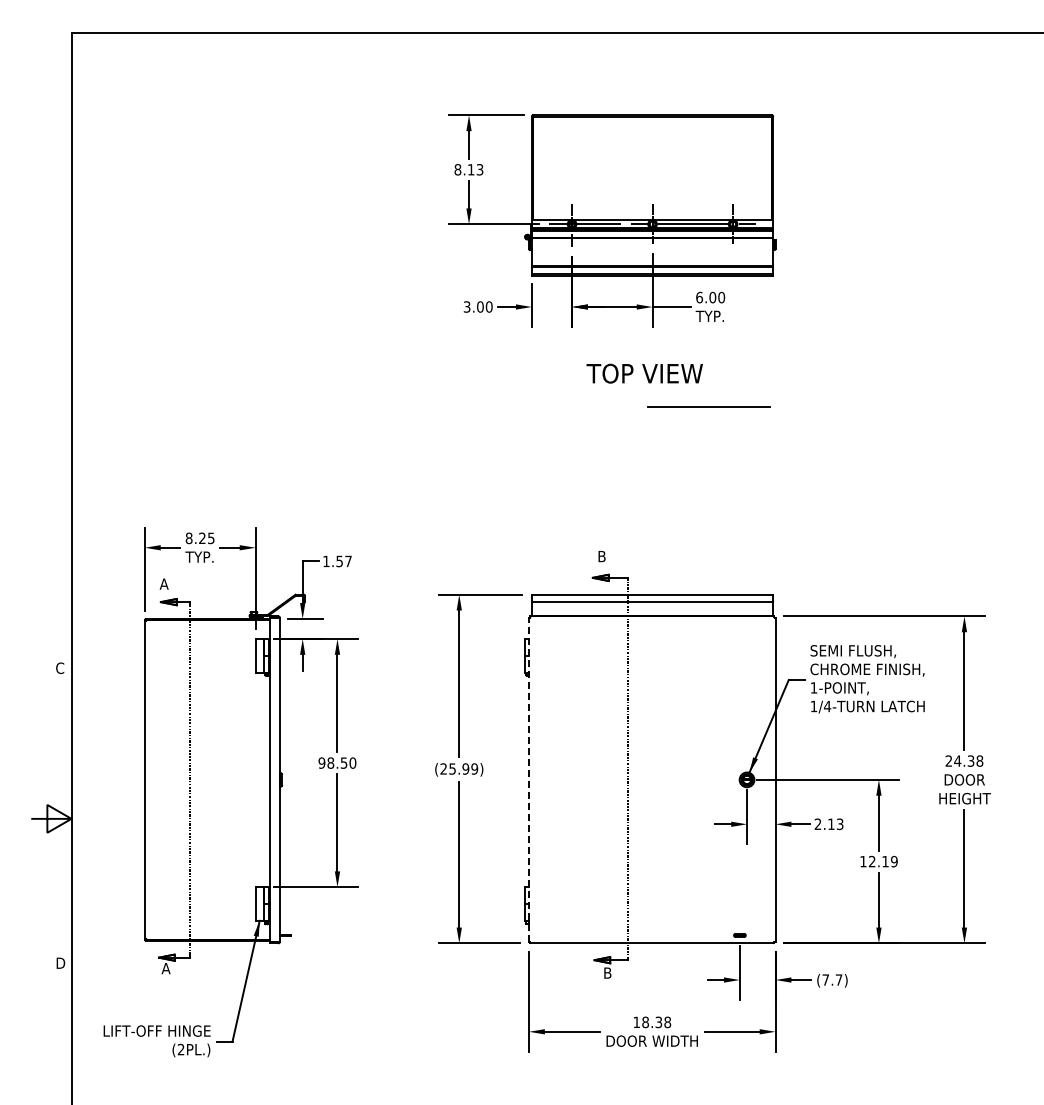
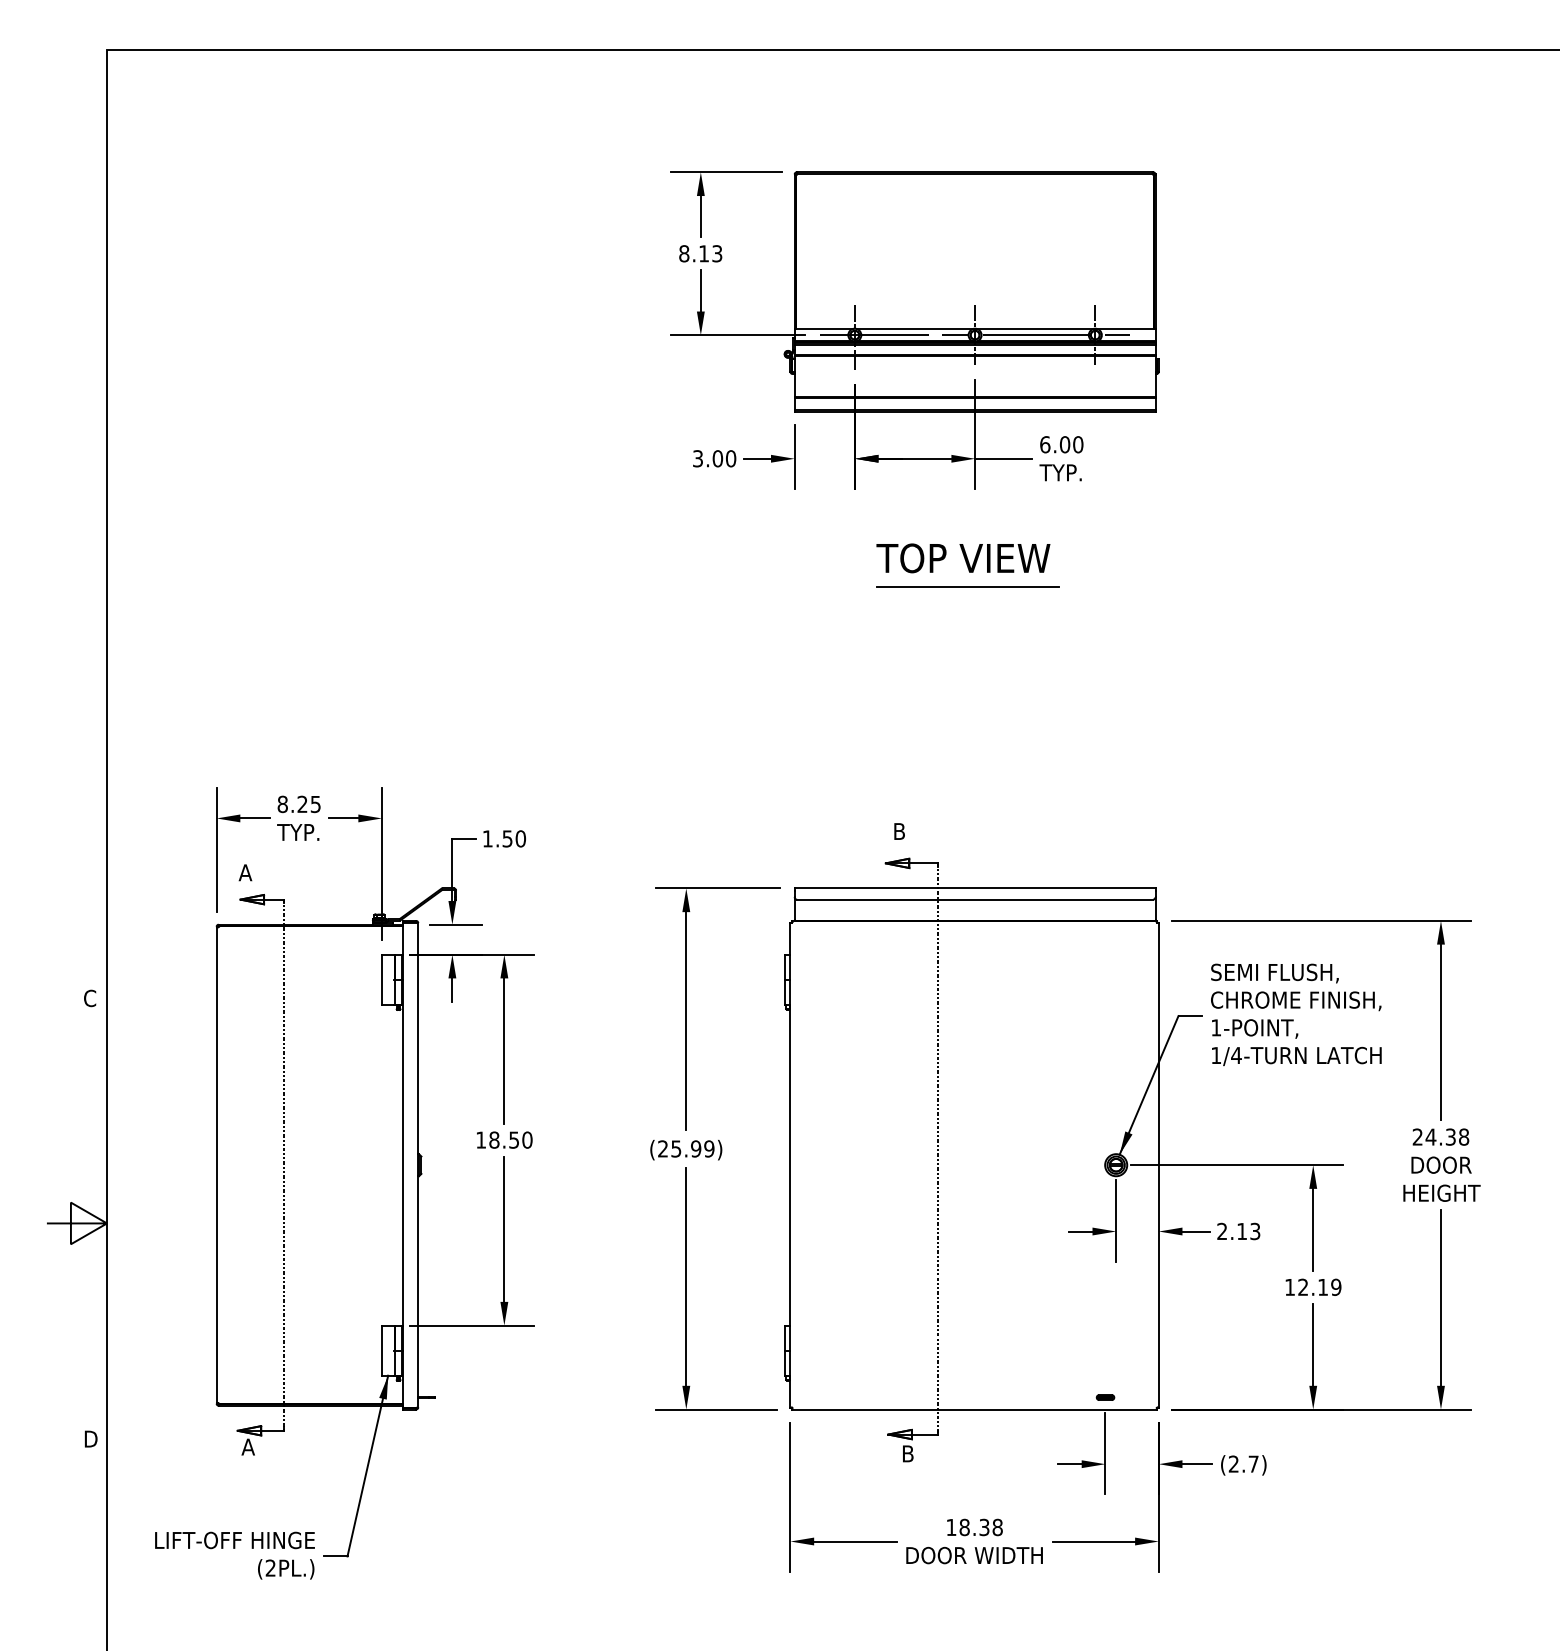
line: (708, 406) -> (967, 586), moved
text: (348, 561) -> (520, 838), 1.57 -> 1.50
text: (321, 762) -> (480, 1139), 98.50 -> 18.50
line: (529, 779) -> (791, 1164), dashed -> solid
text: (825, 979) -> (1233, 1463), (7.7) -> (2.7)

